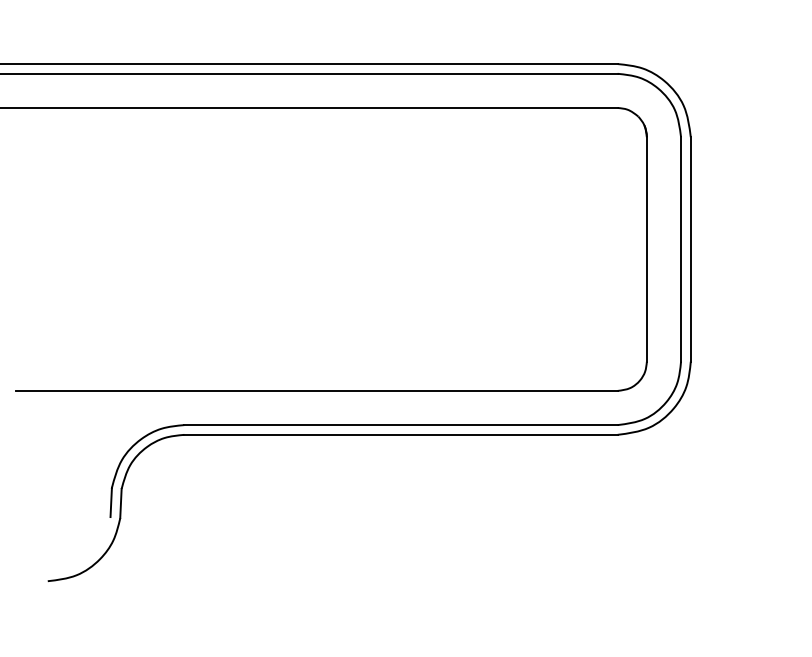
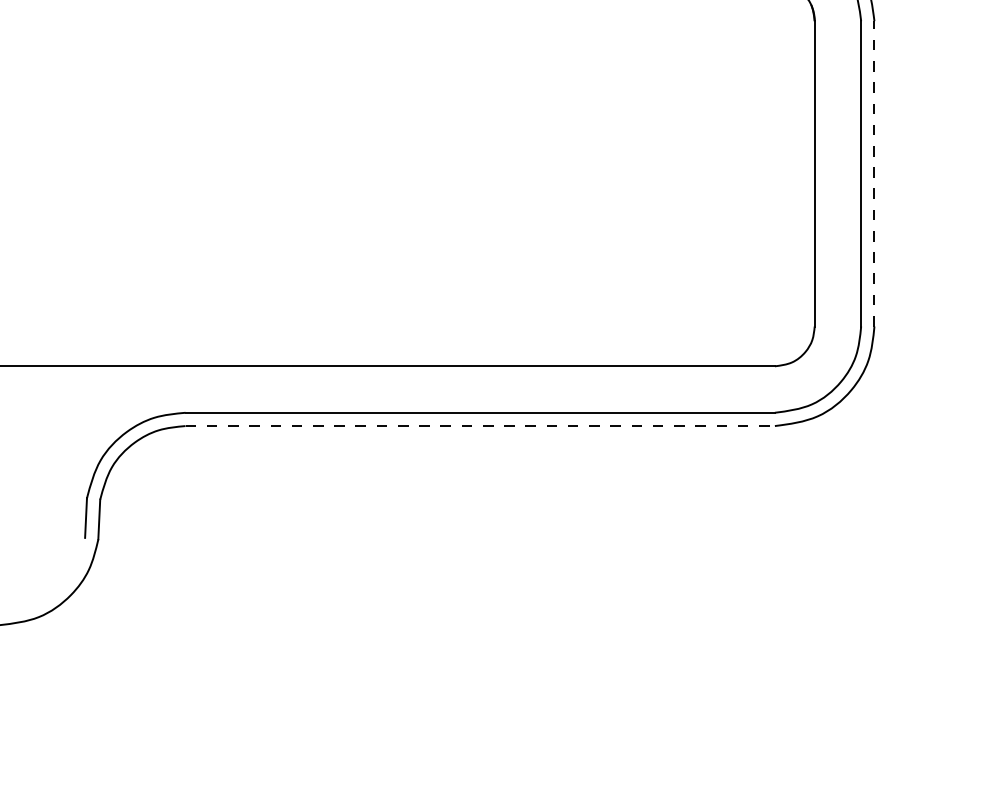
line: (690, 248) -> (874, 172), solid -> dashed
line: (401, 434) -> (480, 425), solid -> dashed

